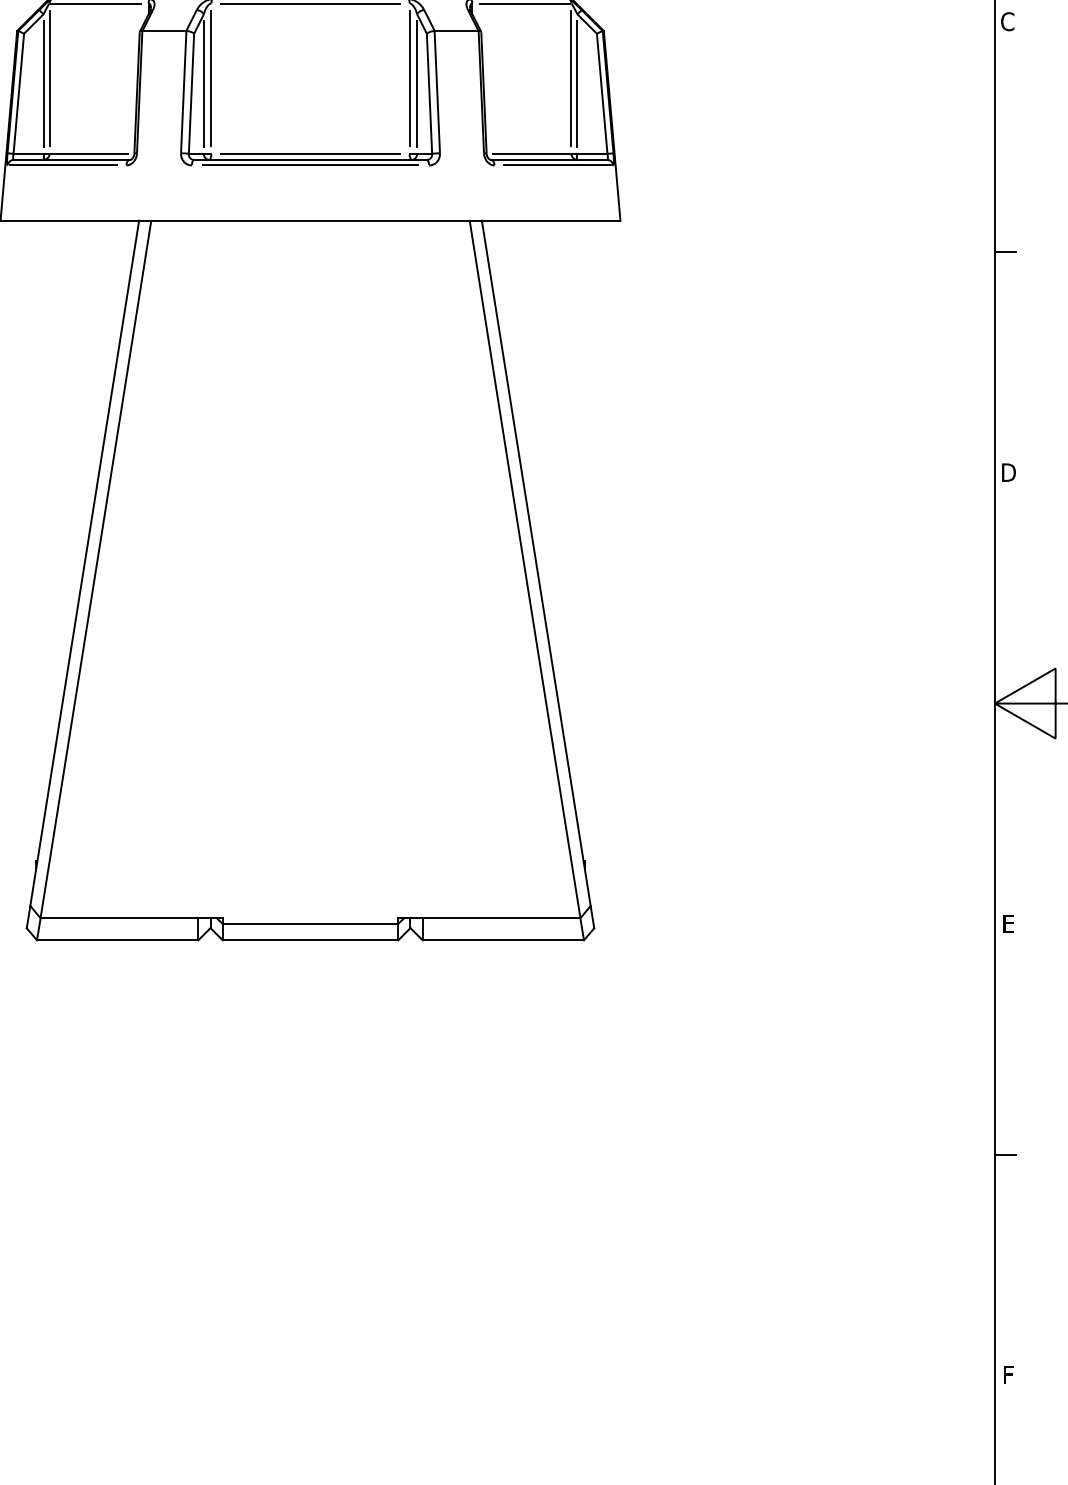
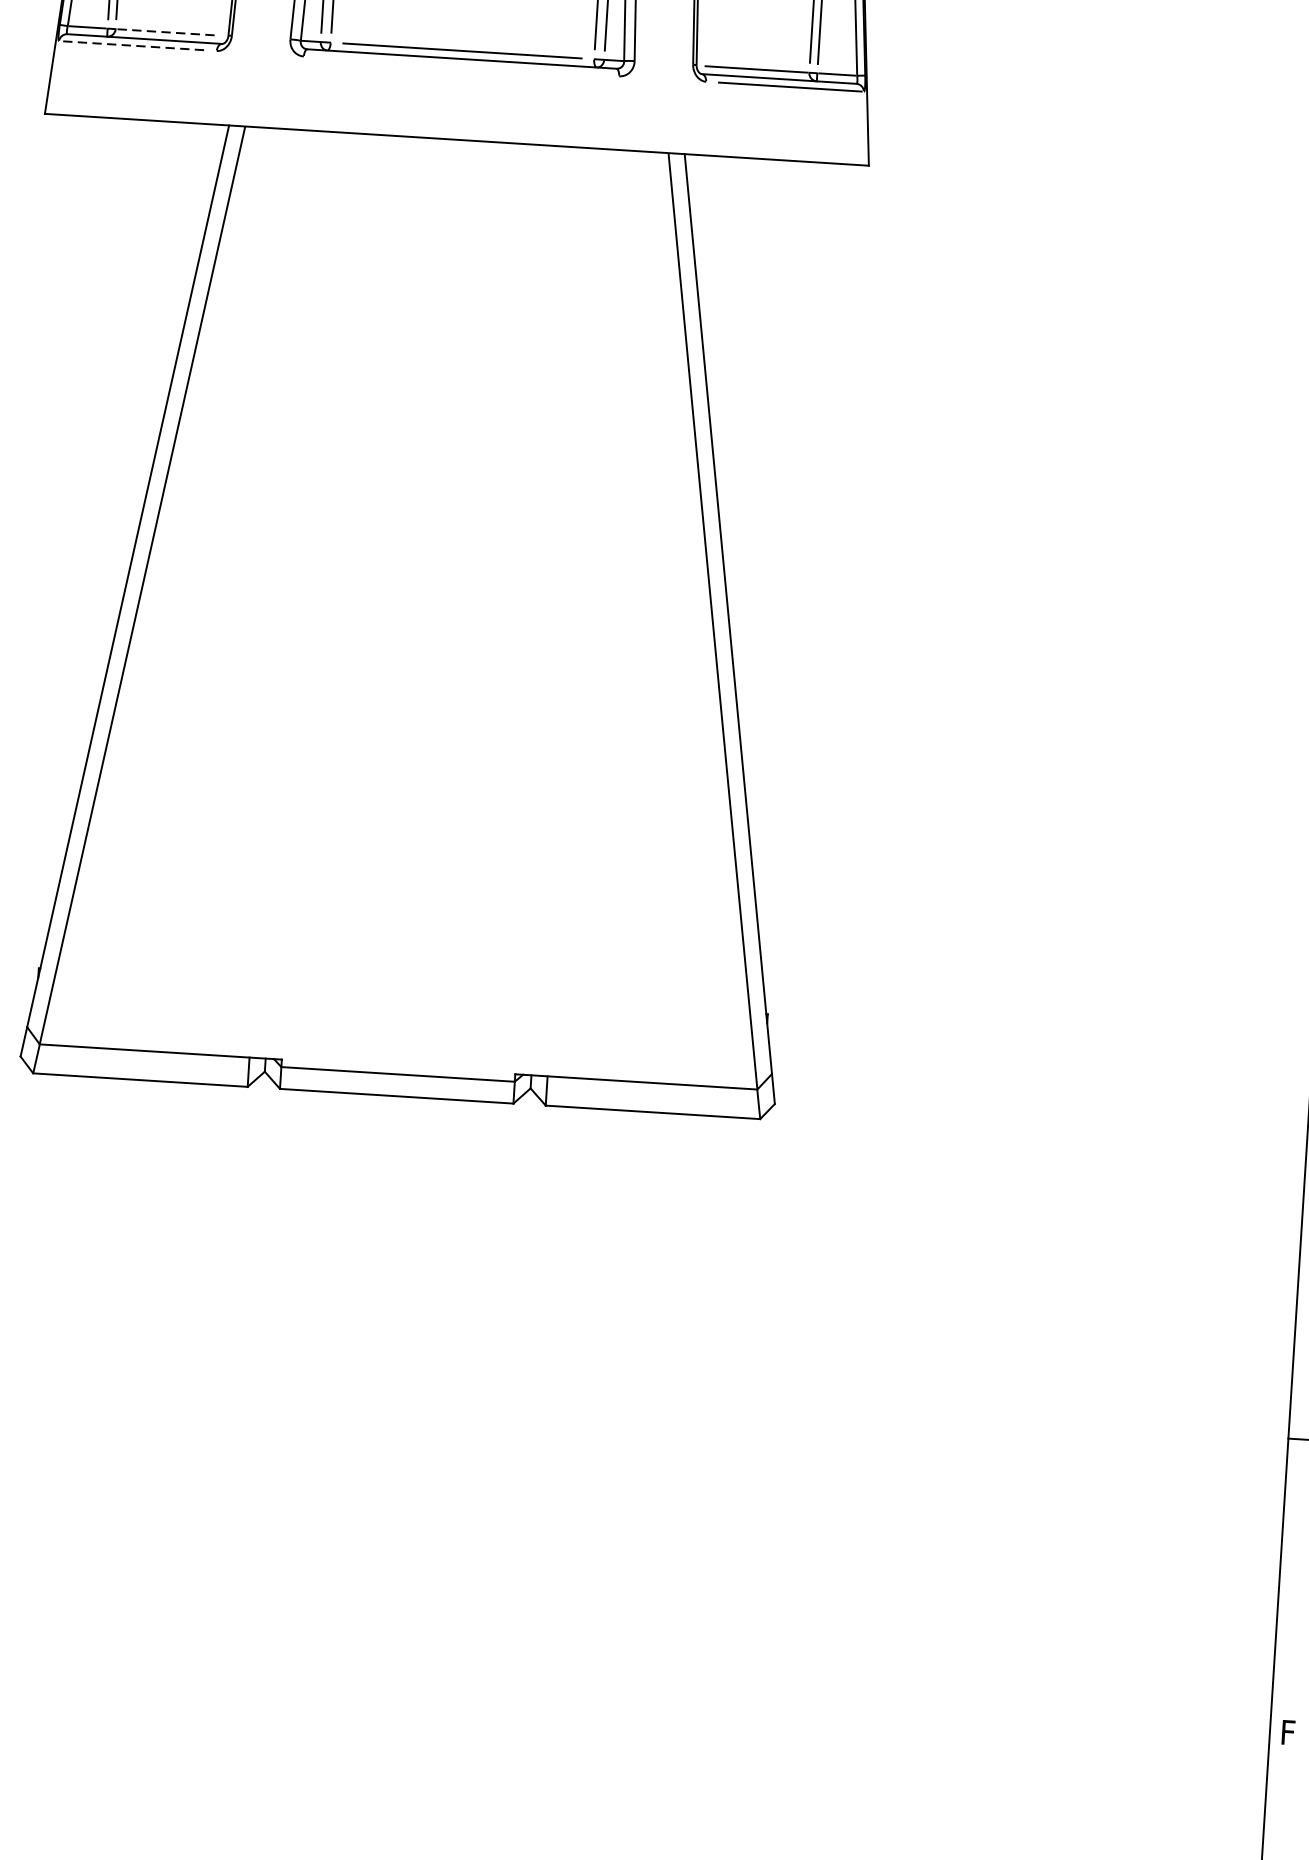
line: (89, 153) -> (168, 32), solid -> dashed
line: (63, 165) -> (133, 45), solid -> dashed
line: (310, 165) -> (461, 66), removed

